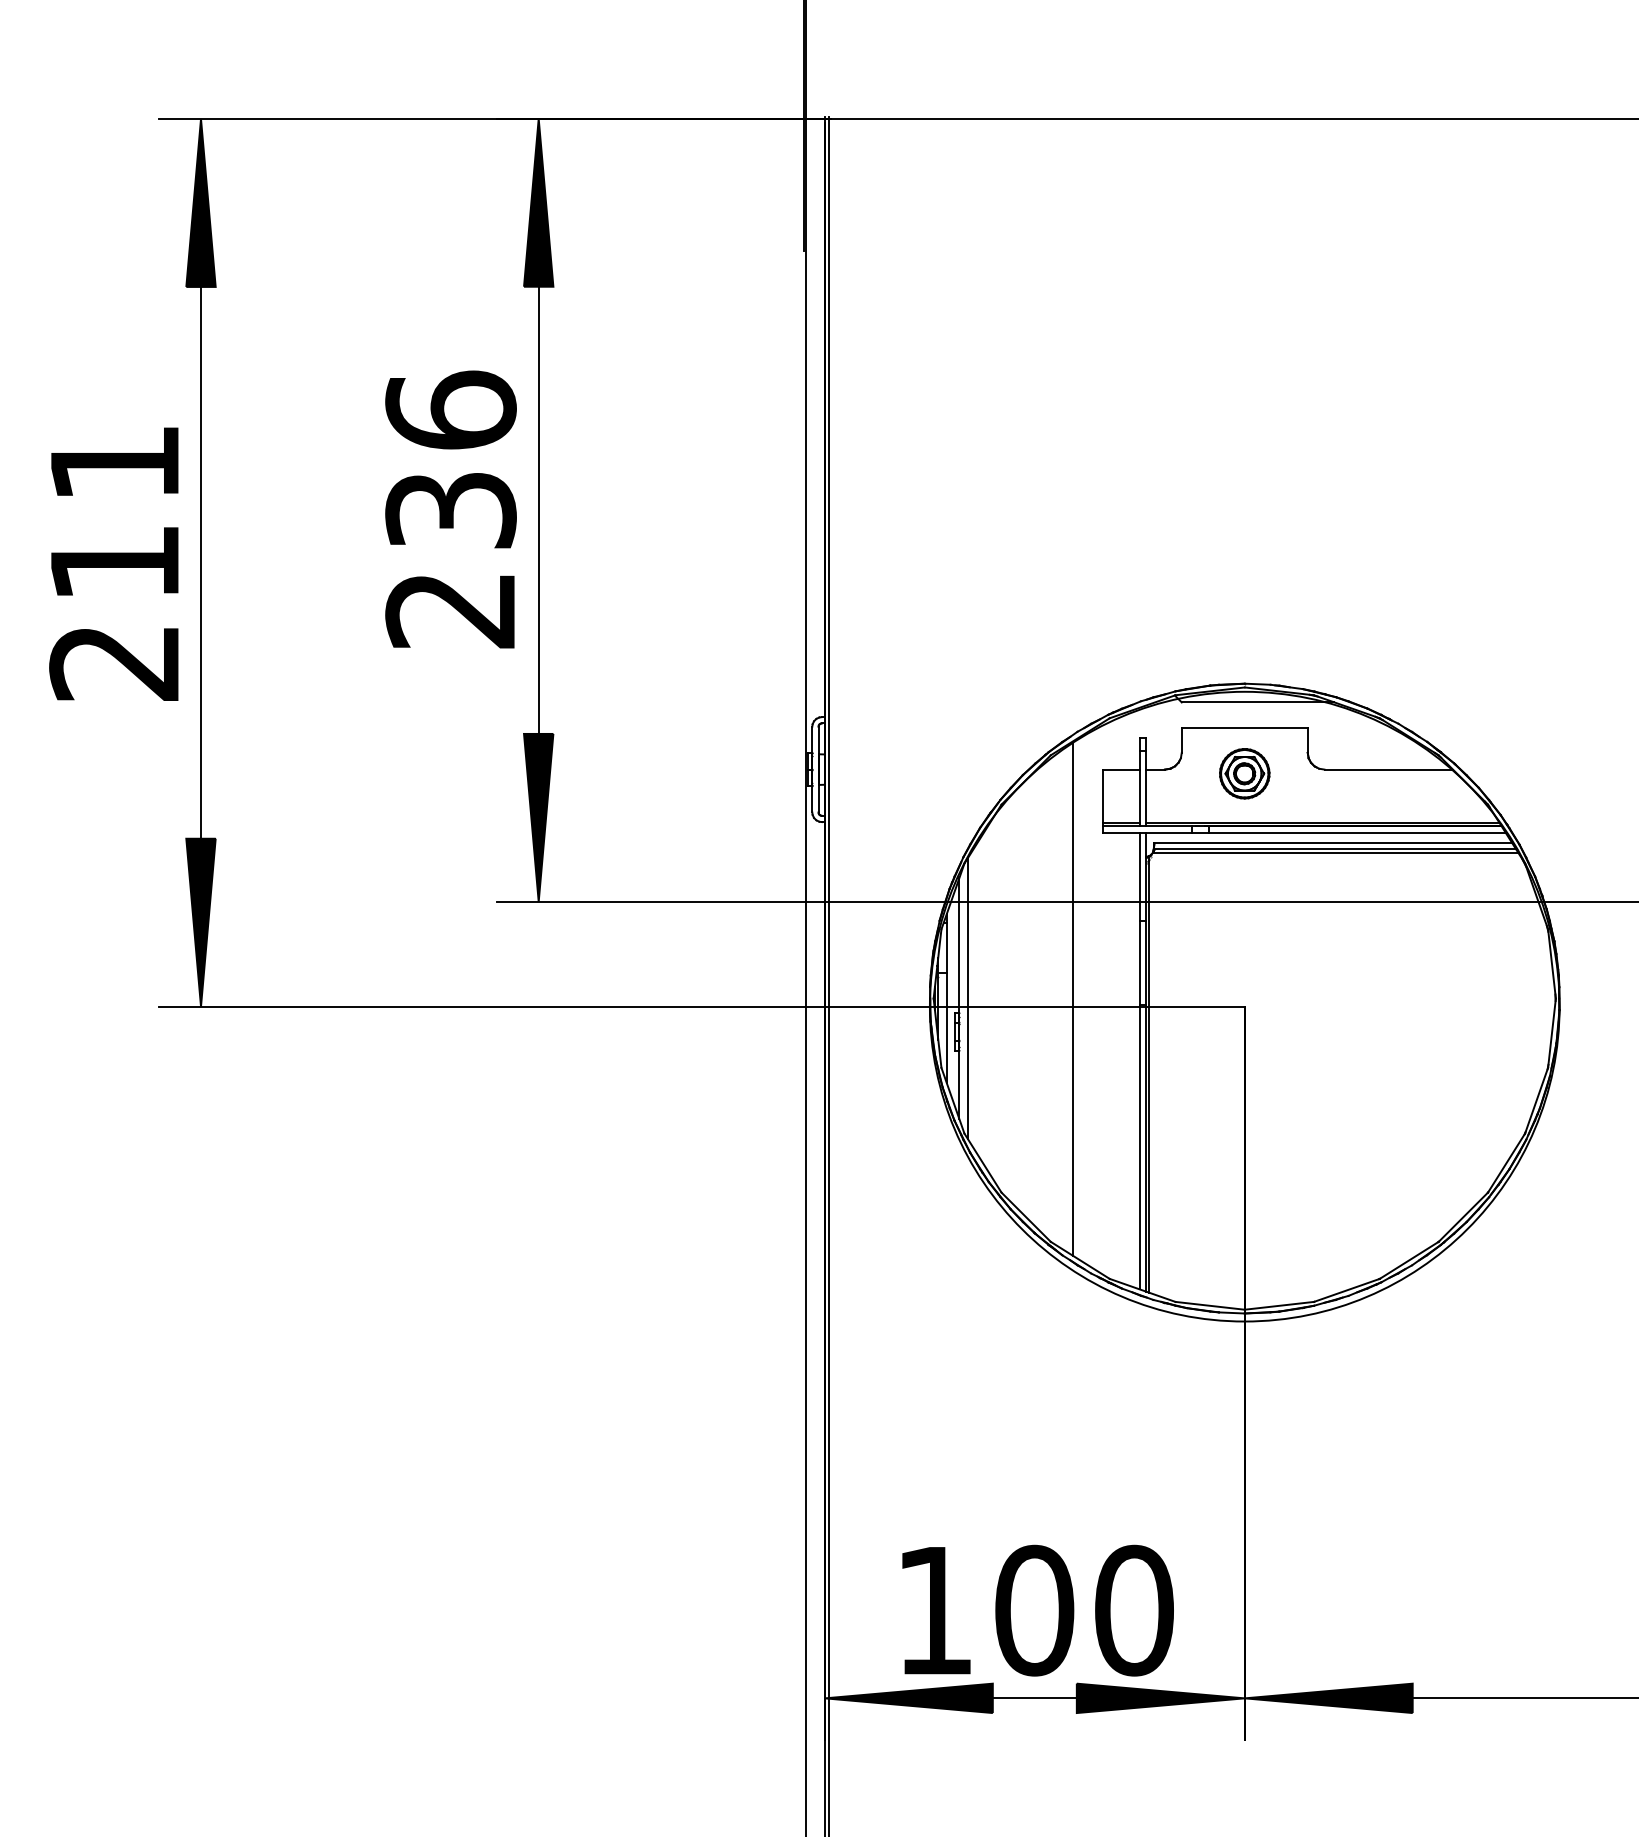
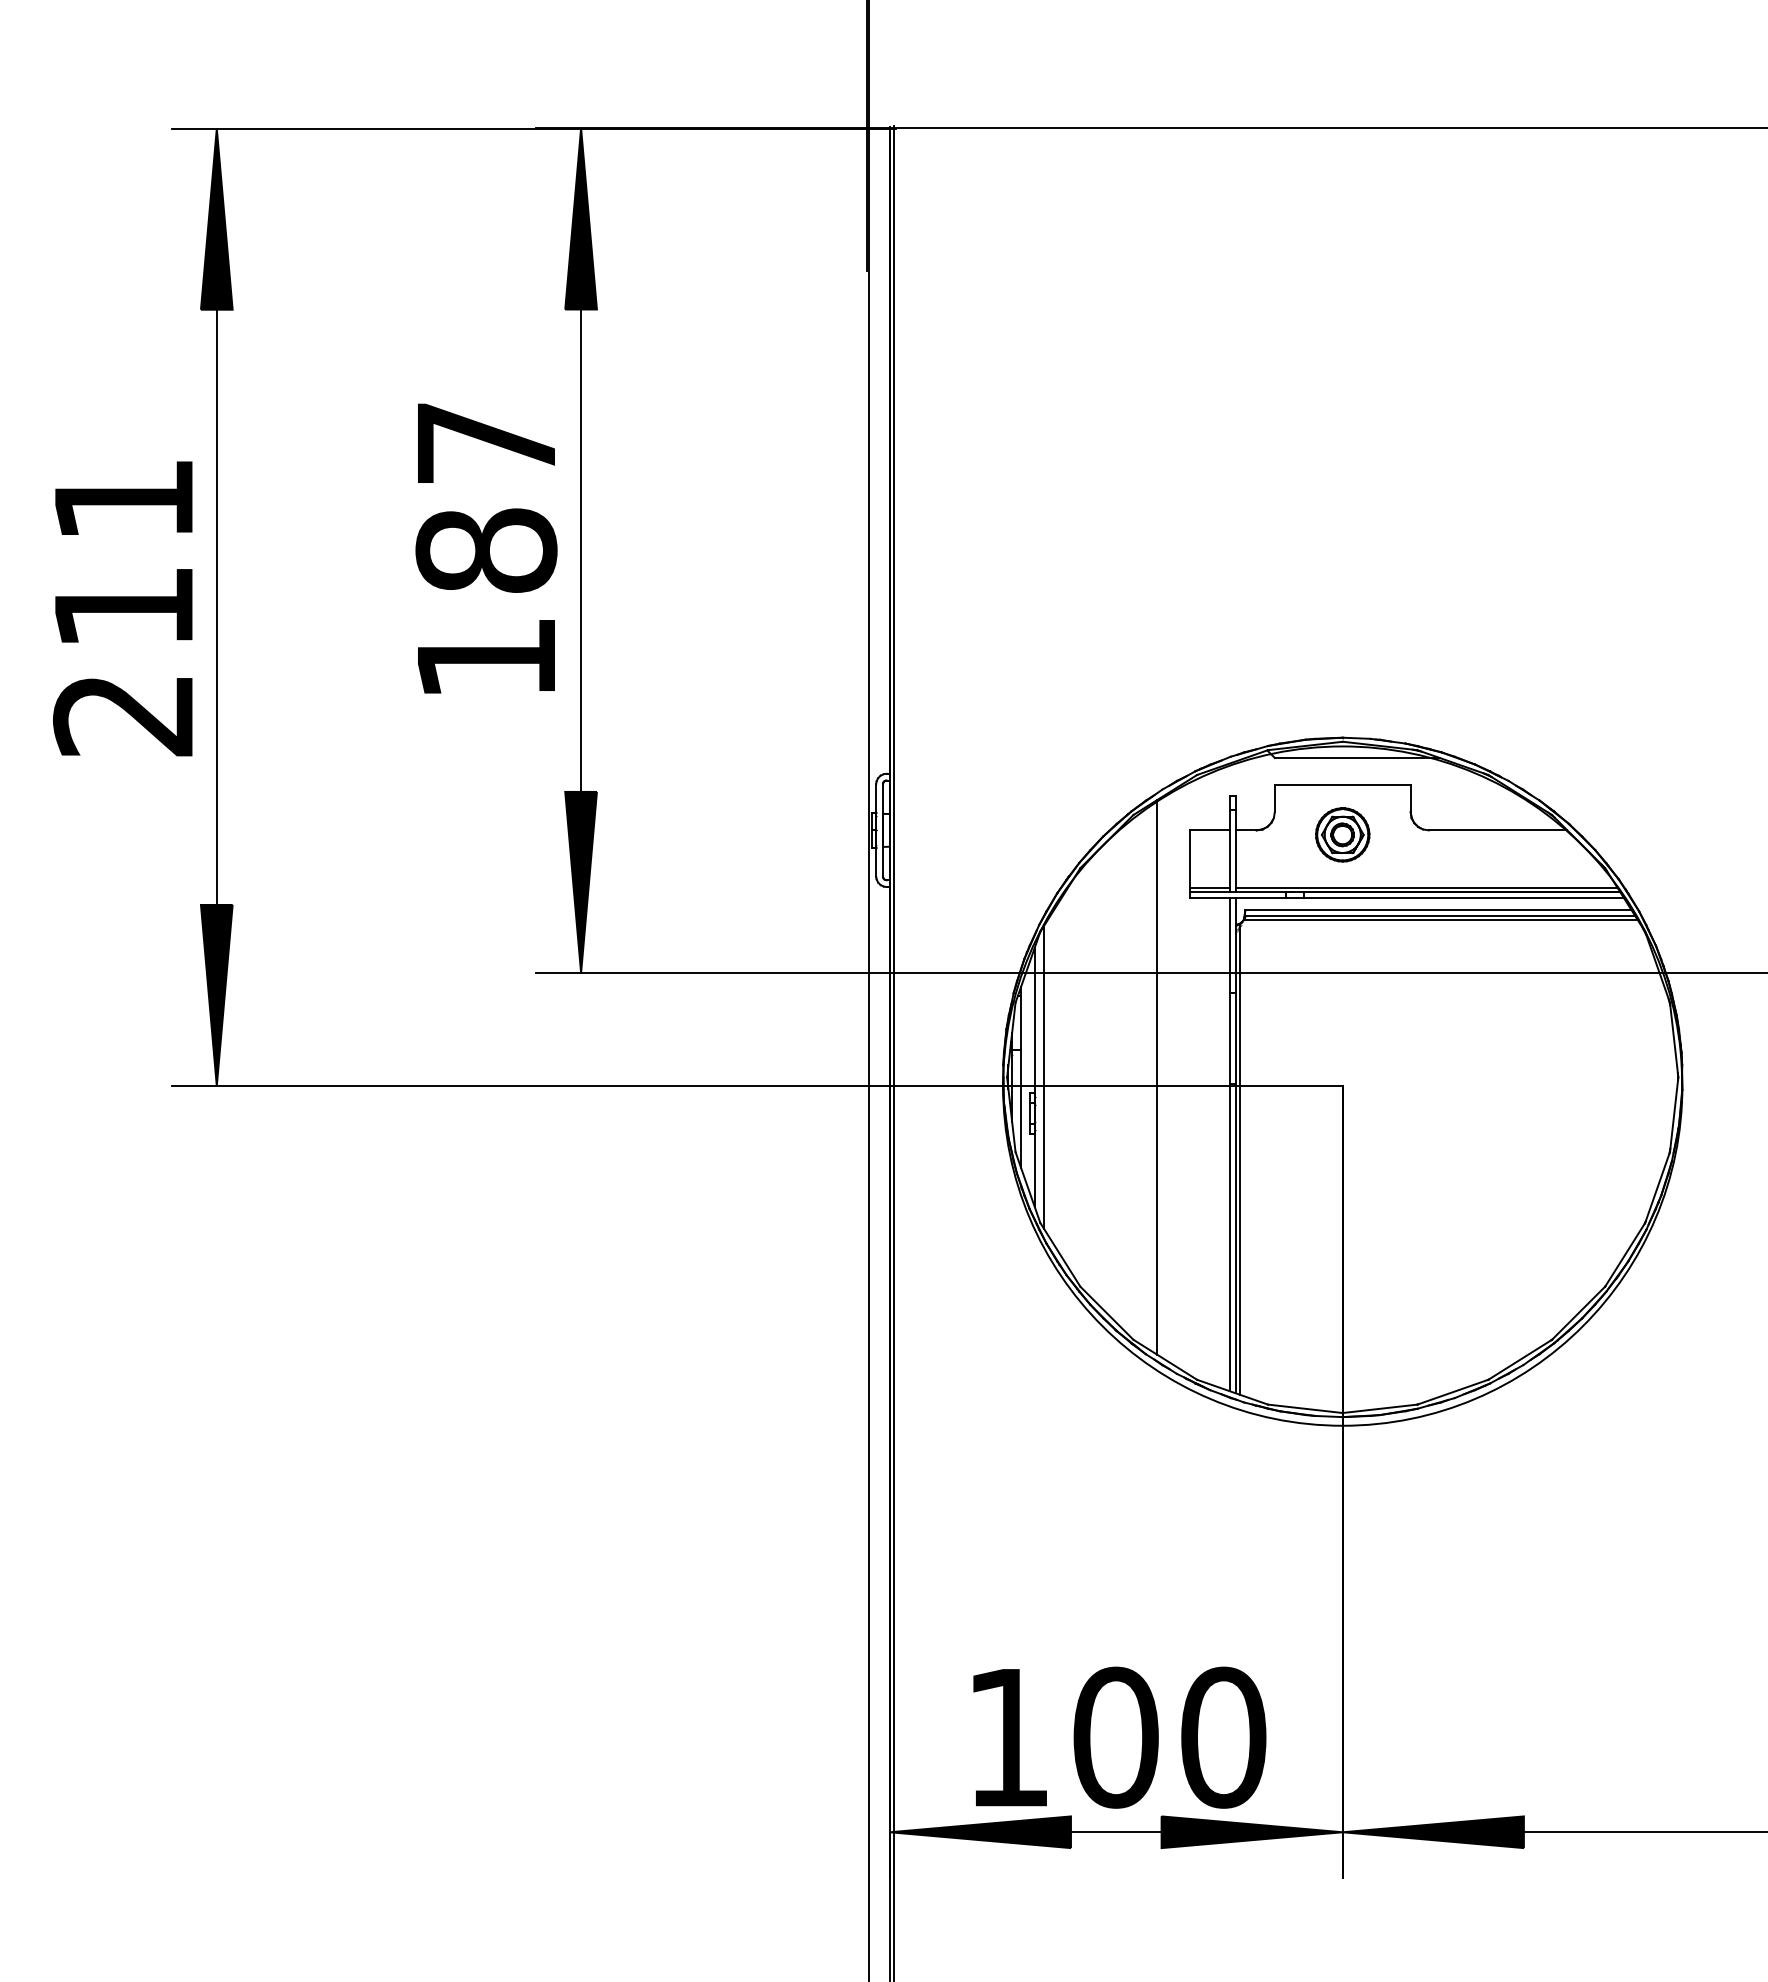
text: (451, 509) -> (486, 549), 236 -> 187

